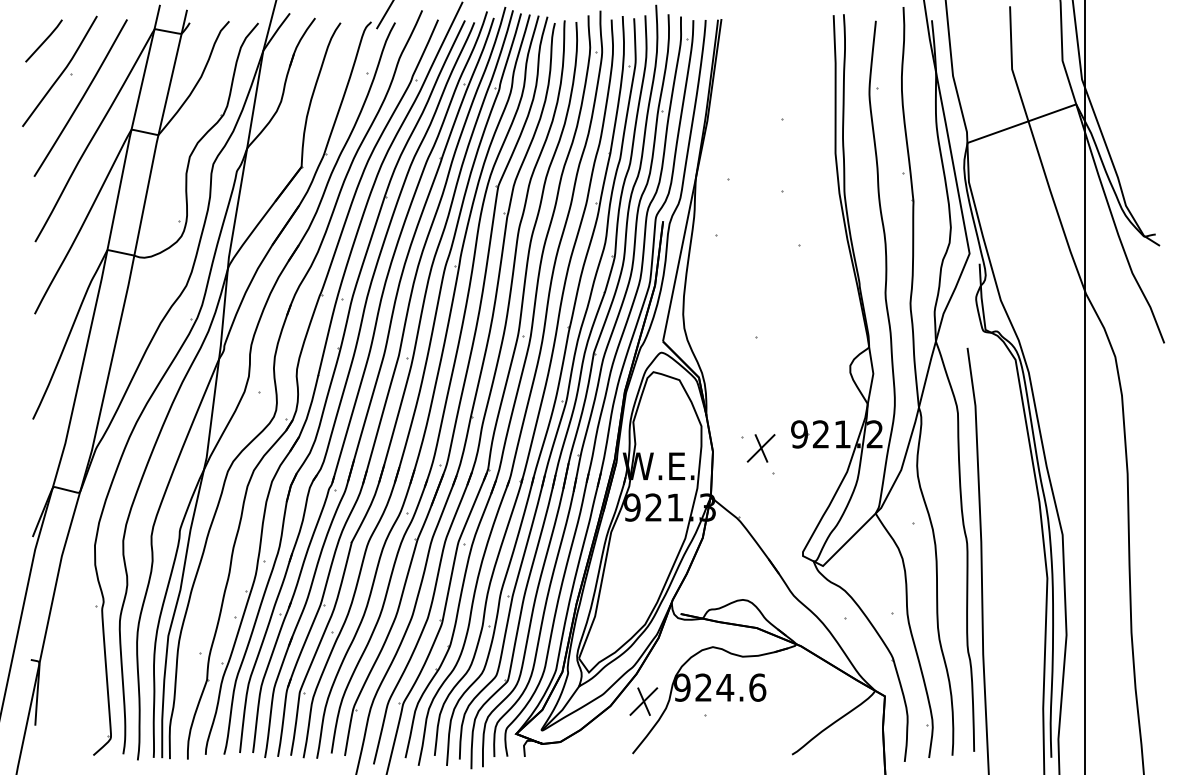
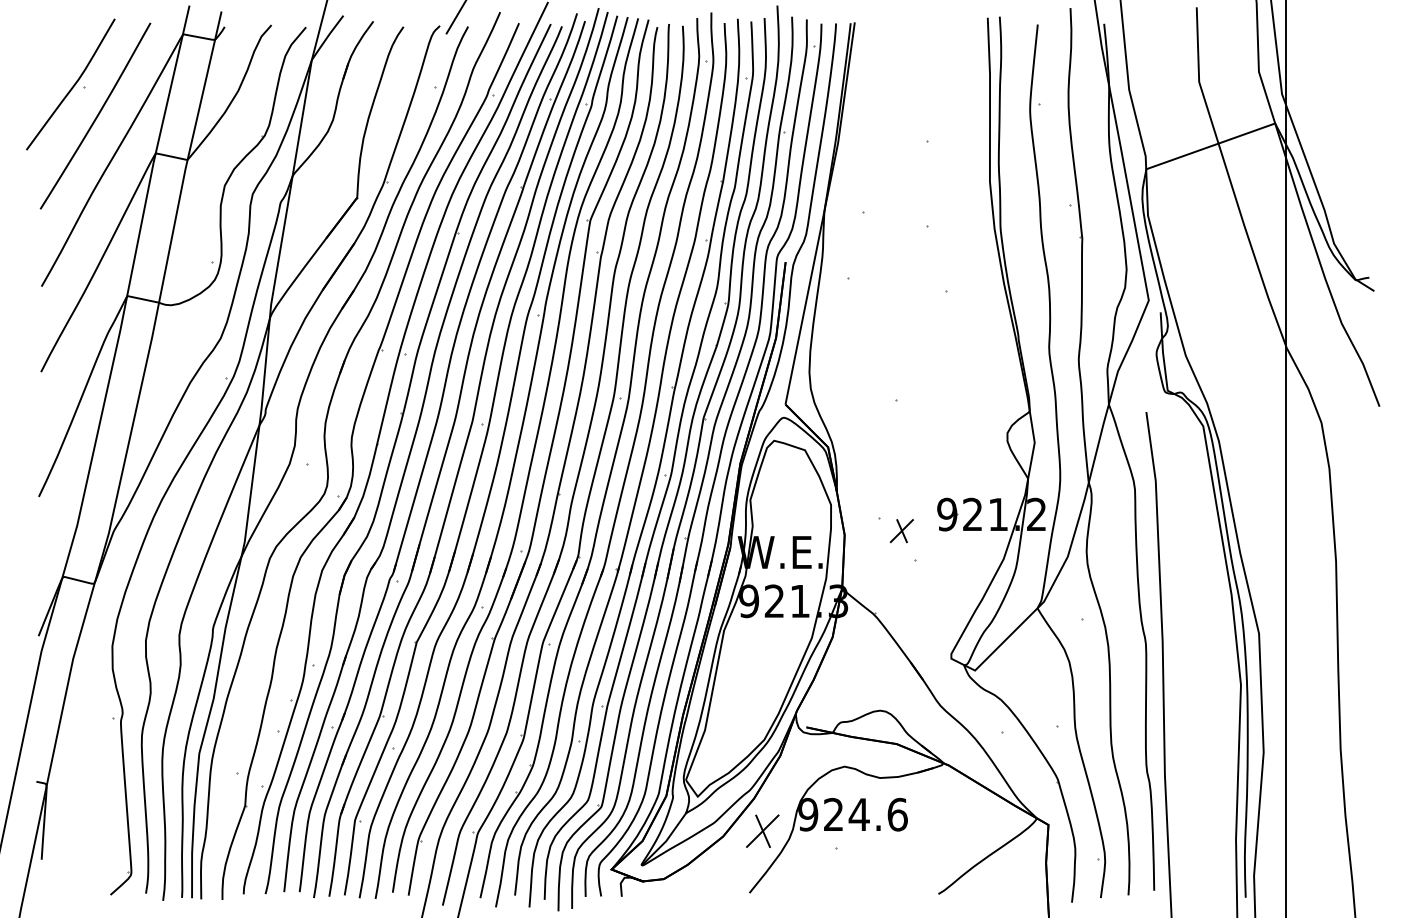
line: (43, 41) -> (51, 48), removed
part: (760, 447) -> (901, 530), size x0.7

